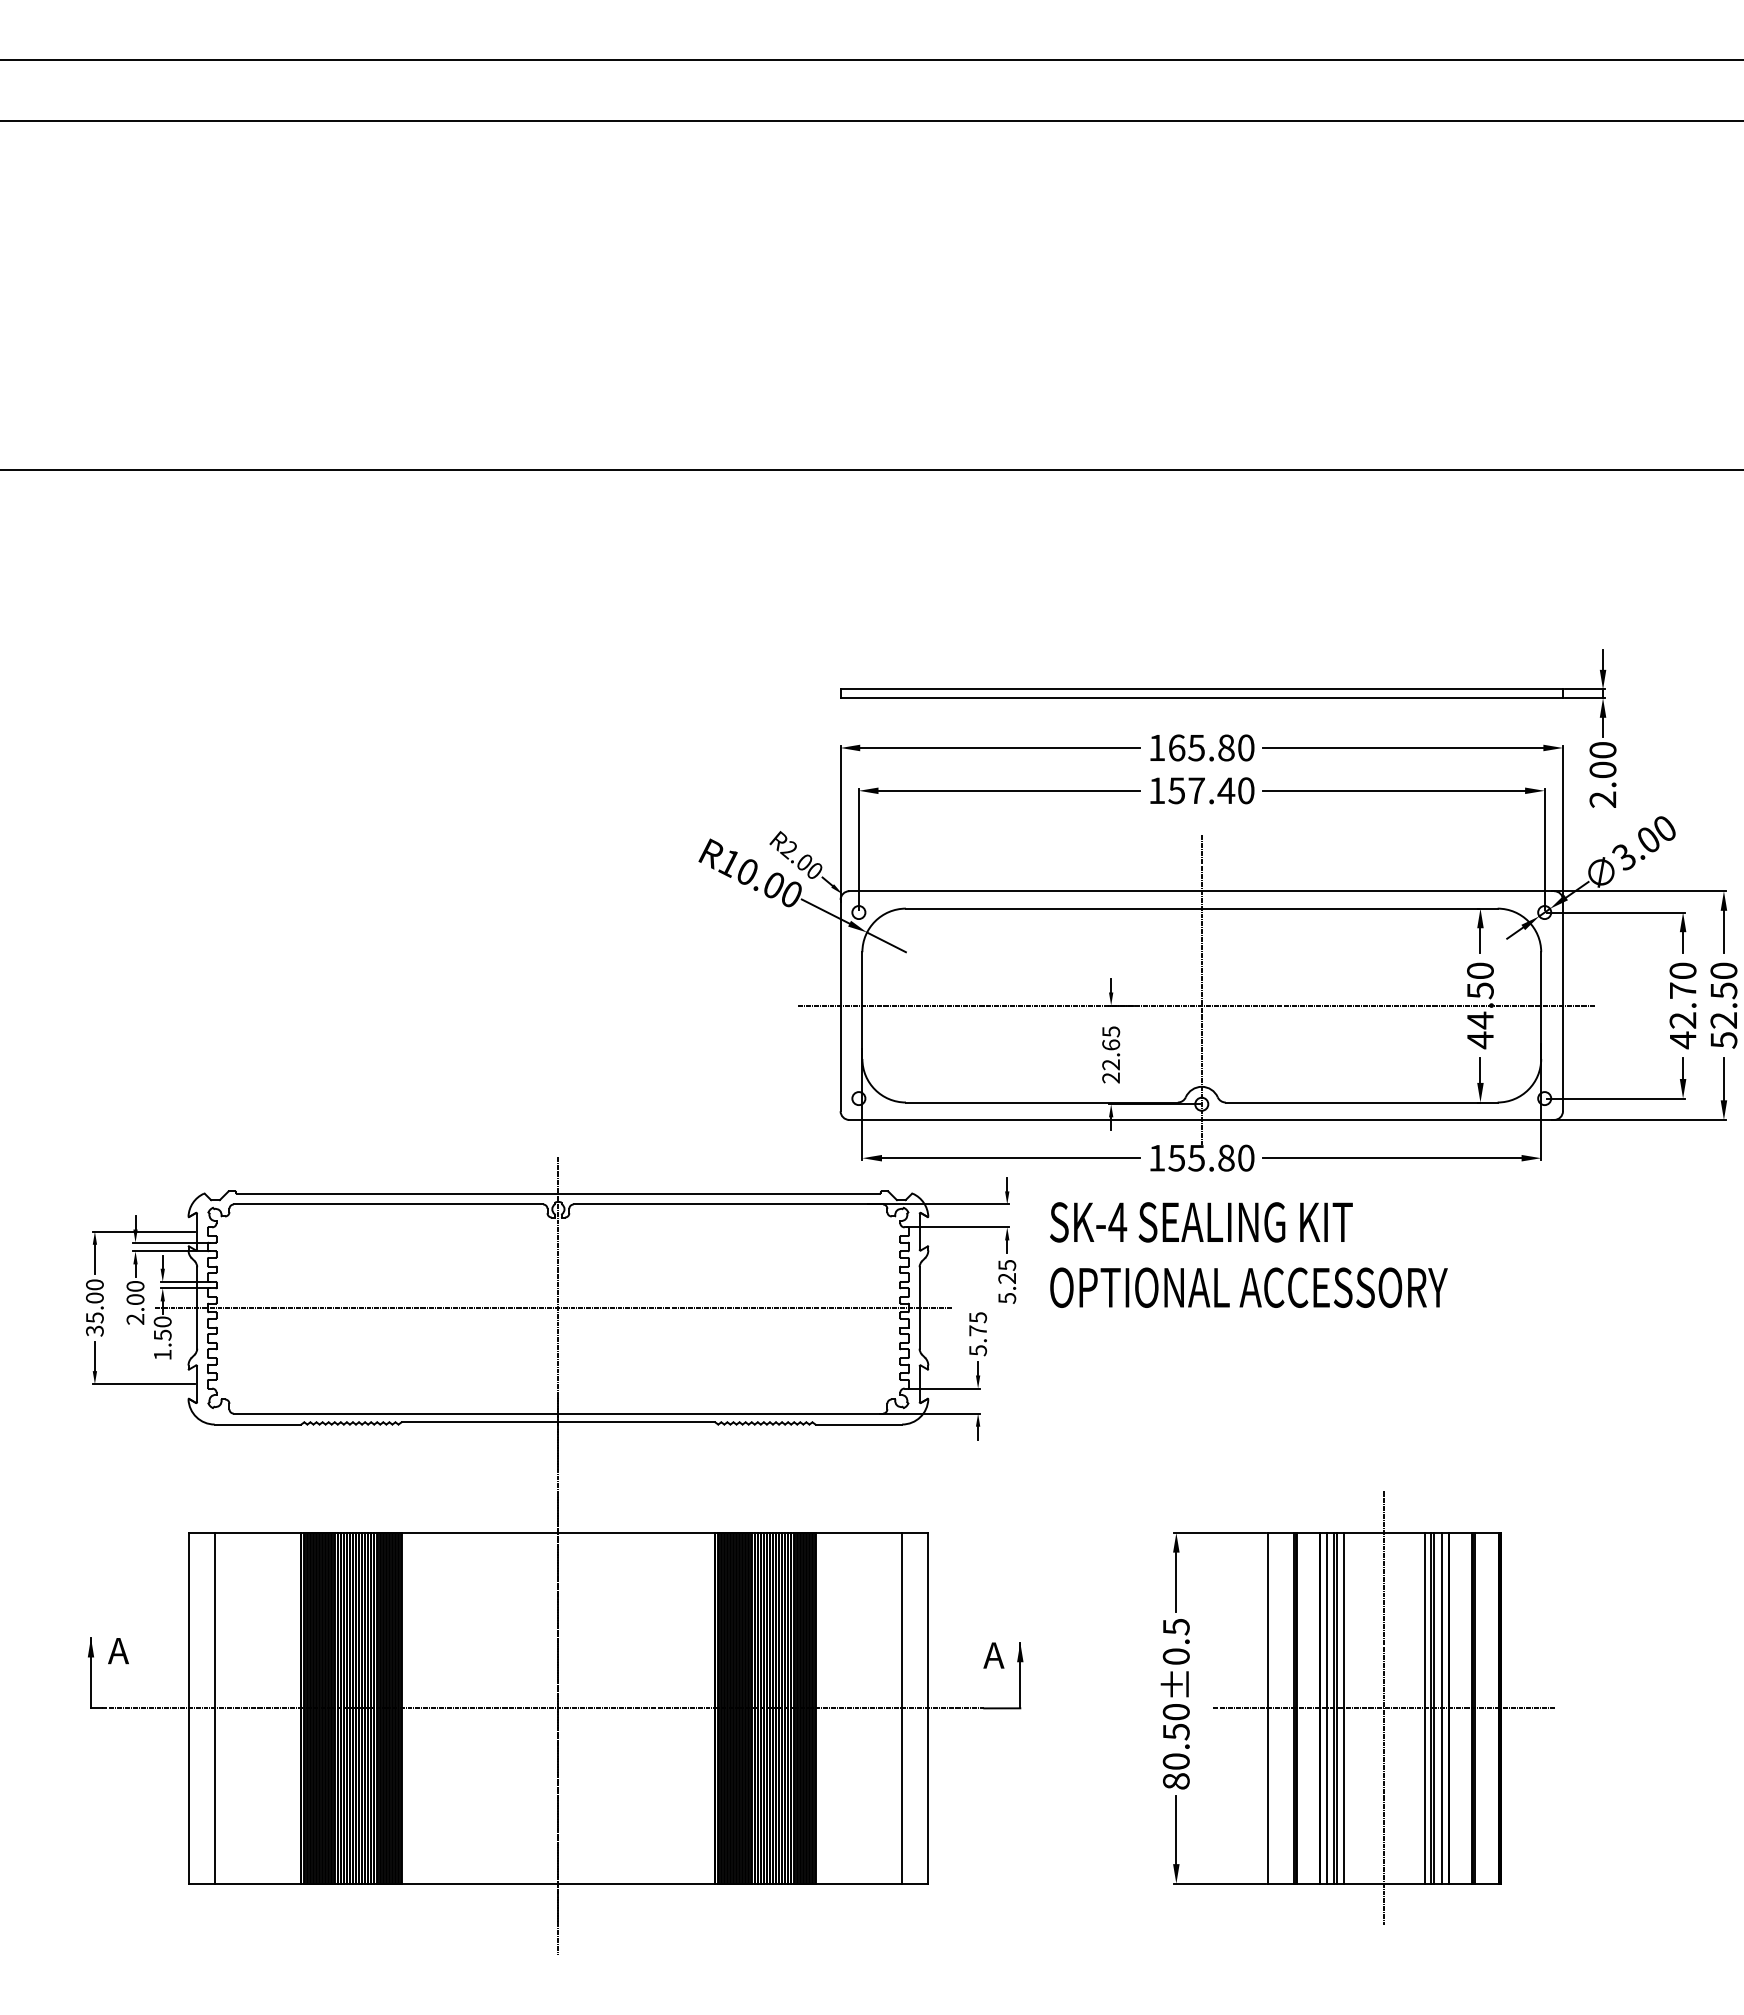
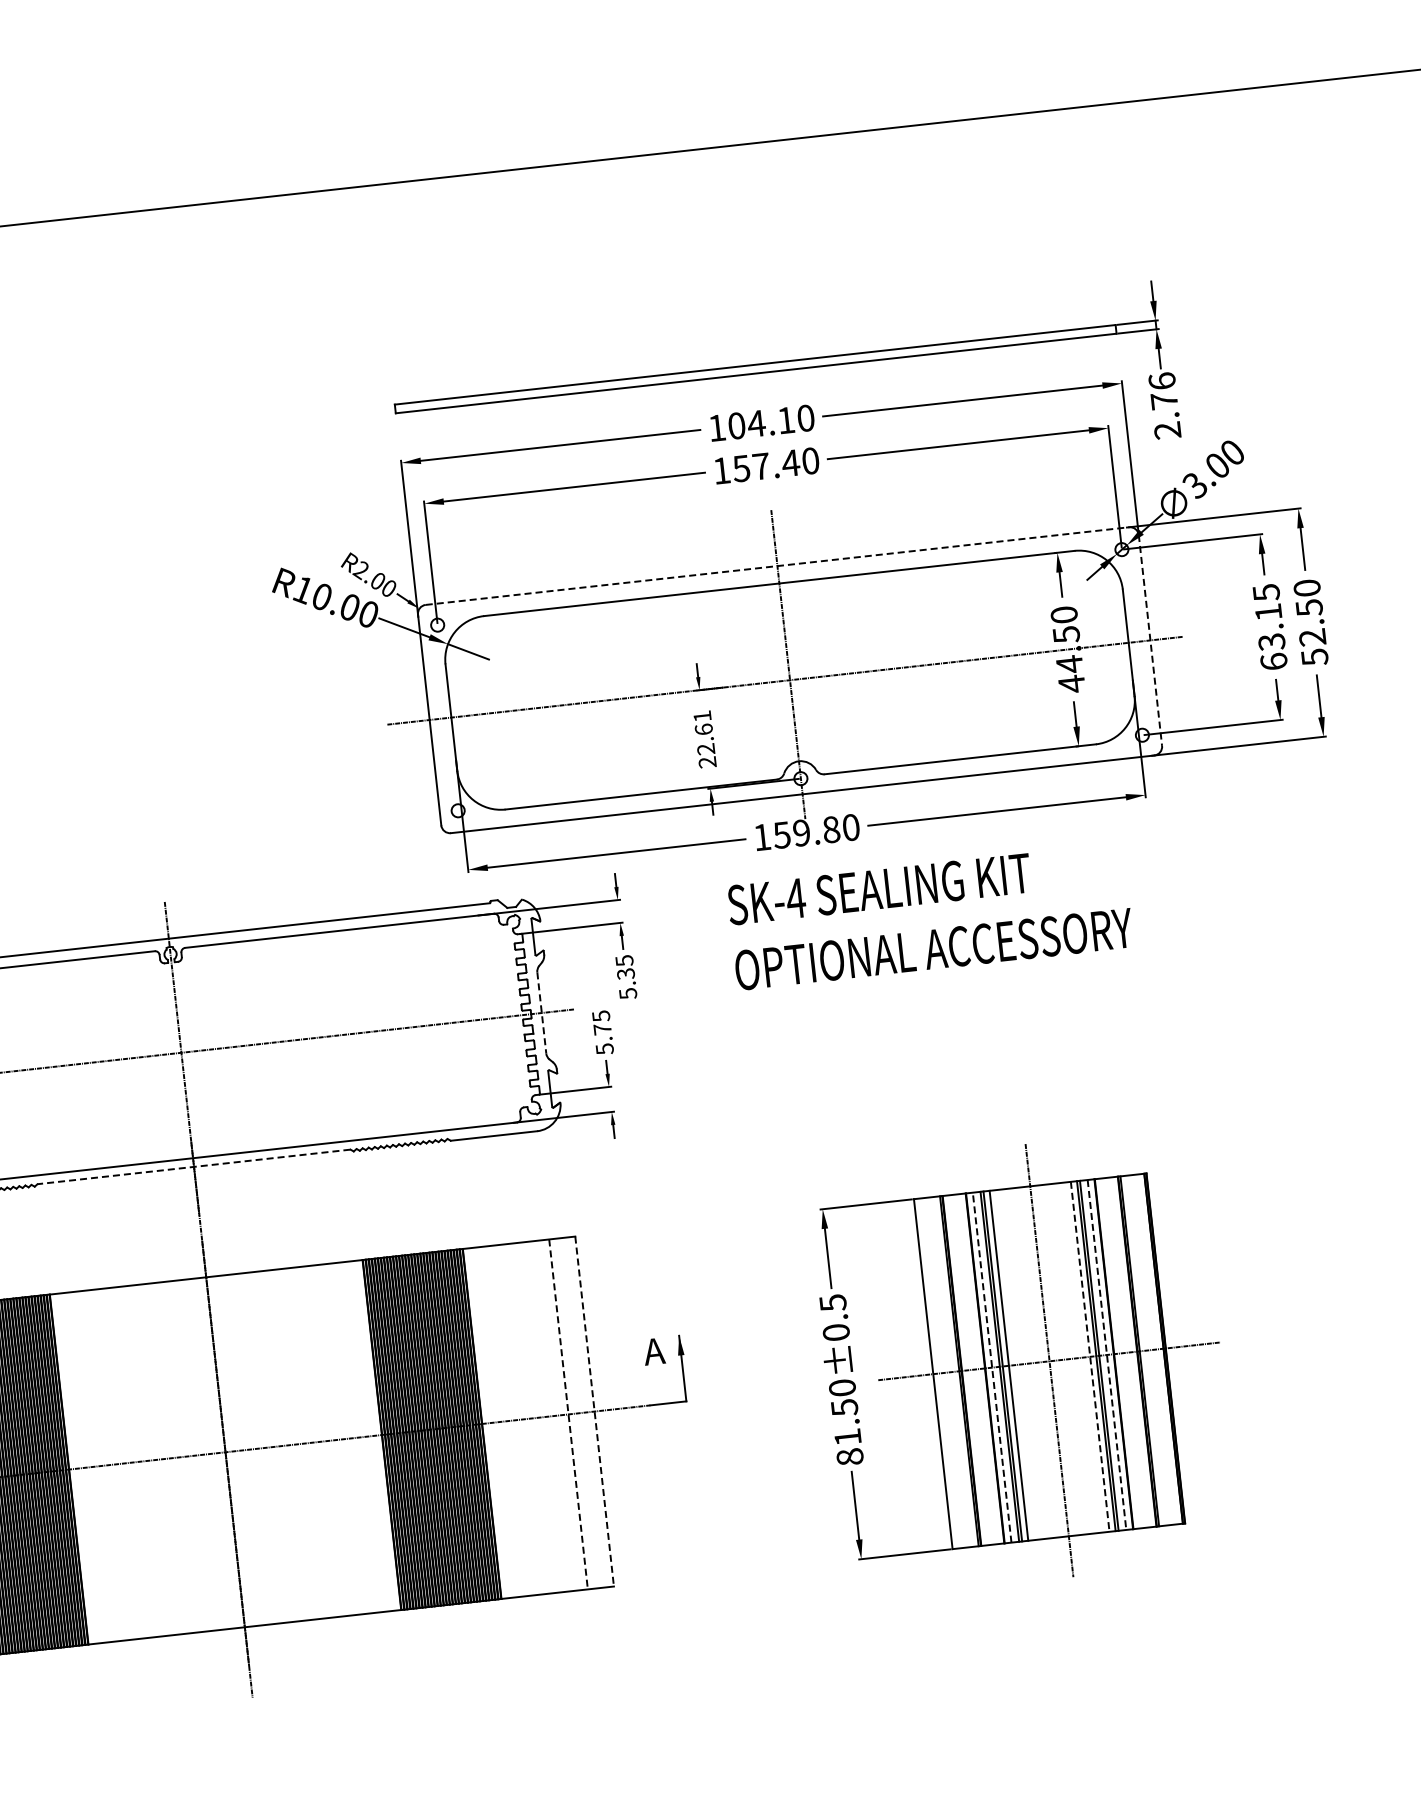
text: (1201, 747) -> (761, 422), 165.80 -> 104.10
text: (1602, 759) -> (1162, 390), 2.00 -> 2.76
line: (1202, 891) -> (778, 566), solid -> dashed
line: (1563, 1005) -> (1150, 640), solid -> dashed
text: (1682, 1005) -> (1269, 627), 42.70 -> 63.15
text: (1111, 1031) -> (702, 716), 22.65 -> 22.61
text: (1196, 1157) -> (801, 832), 155.80 -> 159.80
text: (1248, 1254) -> (929, 916), moved
text: (1007, 1278) -> (626, 973), 5.25 -> 5.35
line: (919, 1307) -> (541, 1012), solid -> dashed
line: (558, 1422) -> (194, 1167), solid -> dashed
line: (1326, 1707) -> (991, 1366), solid -> dashed
line: (902, 1708) -> (568, 1414), solid -> dashed
line: (928, 1708) -> (594, 1411), solid -> dashed
line: (1425, 1708) -> (1090, 1356), solid -> dashed
line: (1441, 1708) -> (1106, 1355), solid -> dashed
text: (1175, 1761) -> (847, 1437), 80.50±0.5 -> 81.50±0.5

